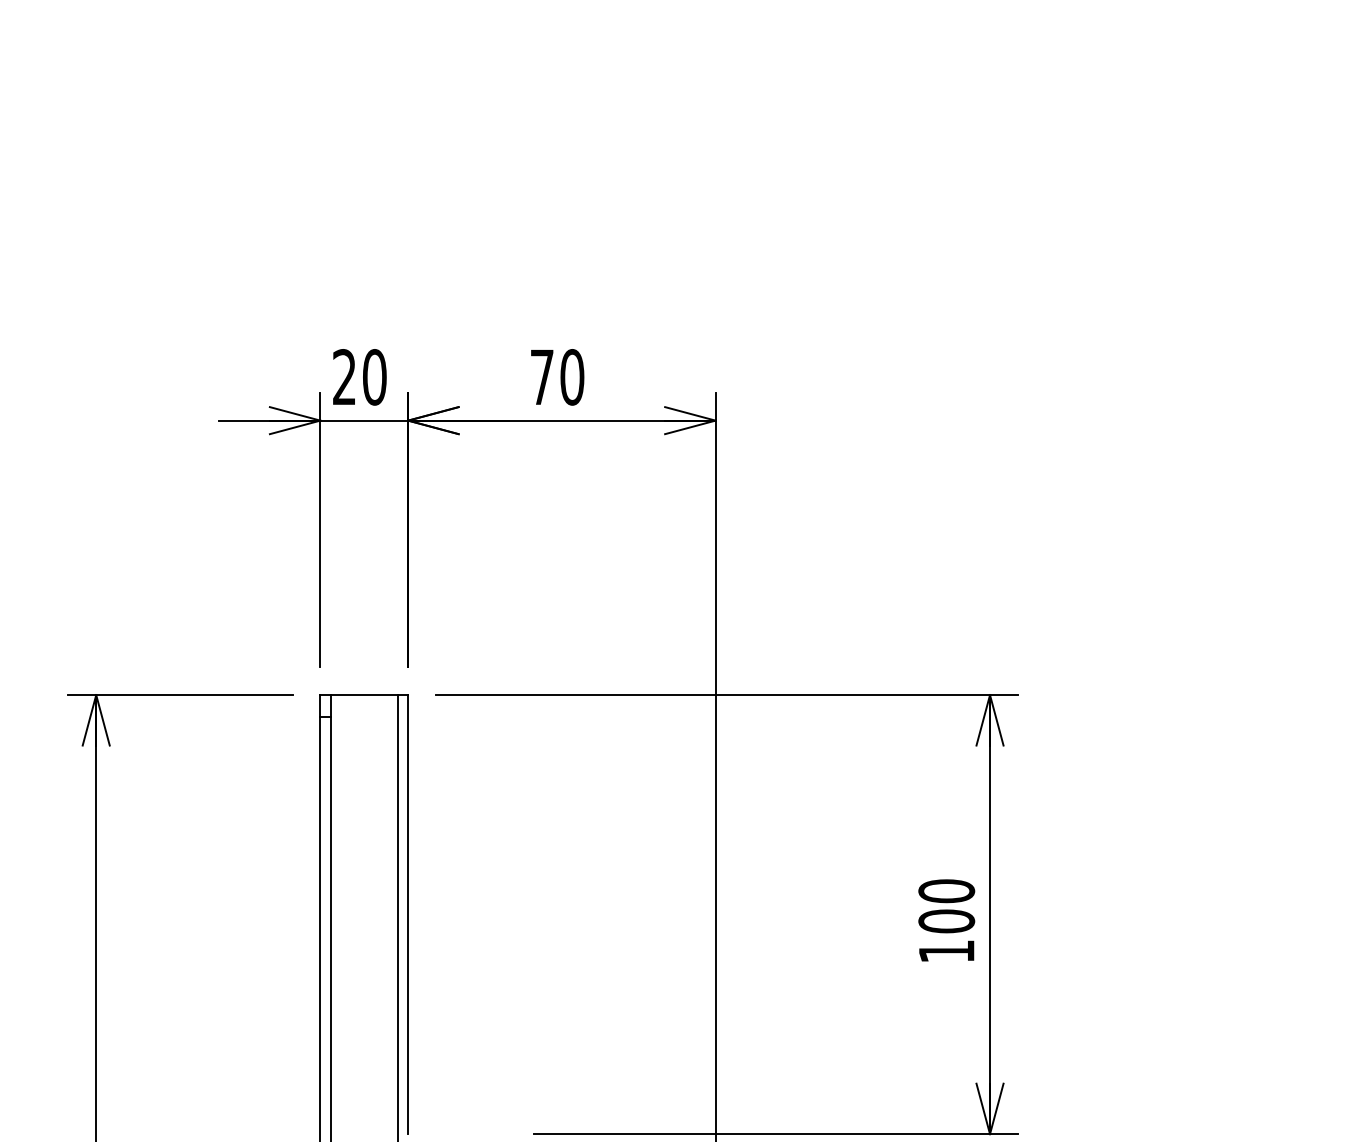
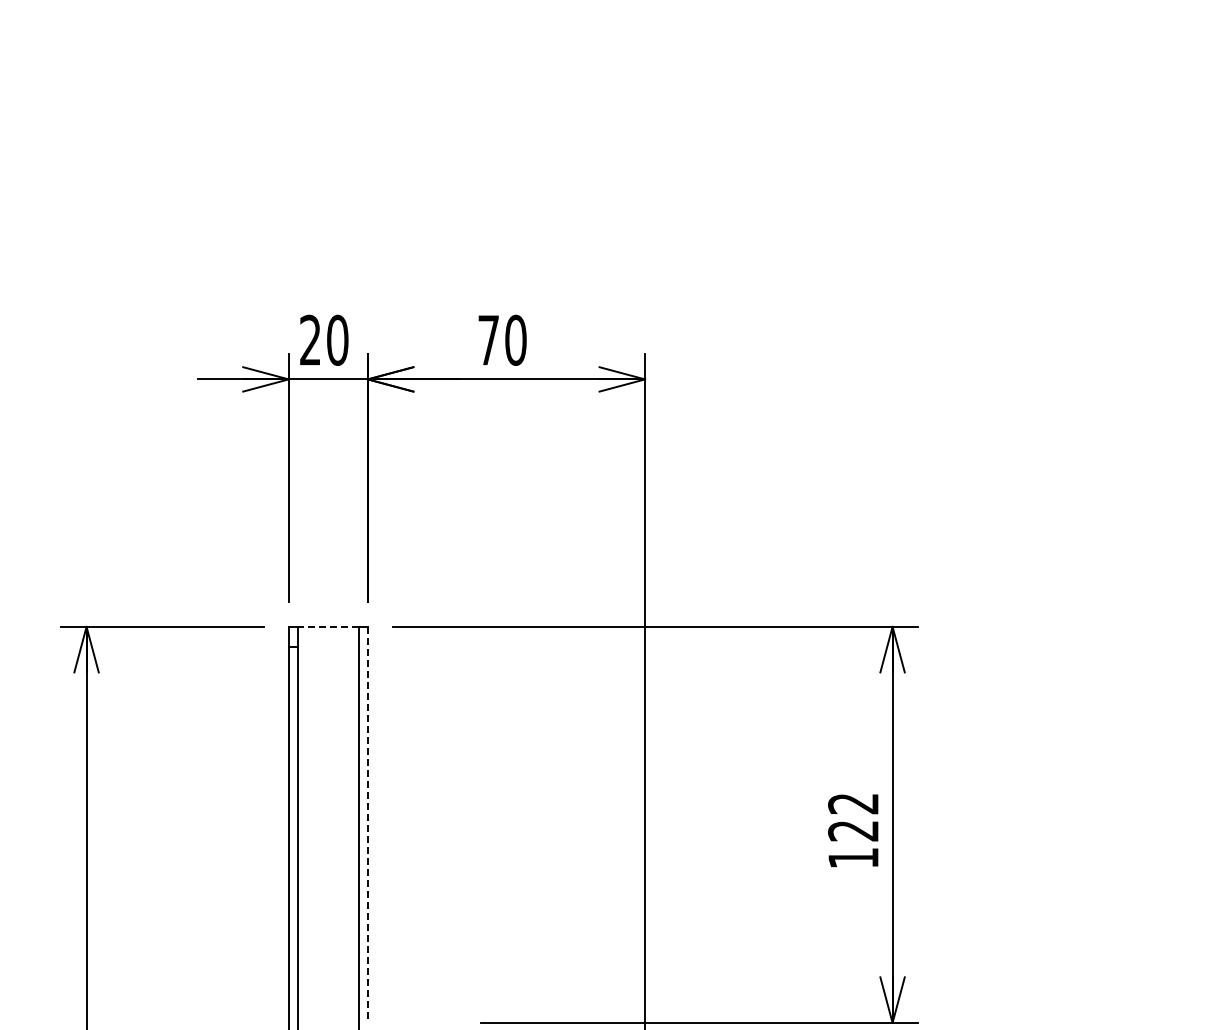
line: (363, 694) -> (327, 626), solid -> dashed
text: (946, 906) -> (853, 817), 100 -> 122
line: (407, 914) -> (367, 824), solid -> dashed

